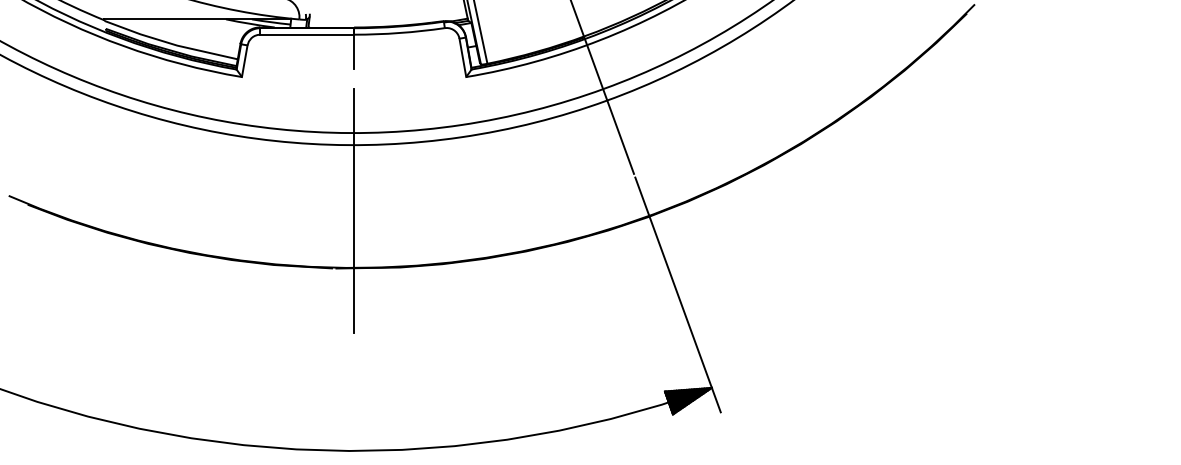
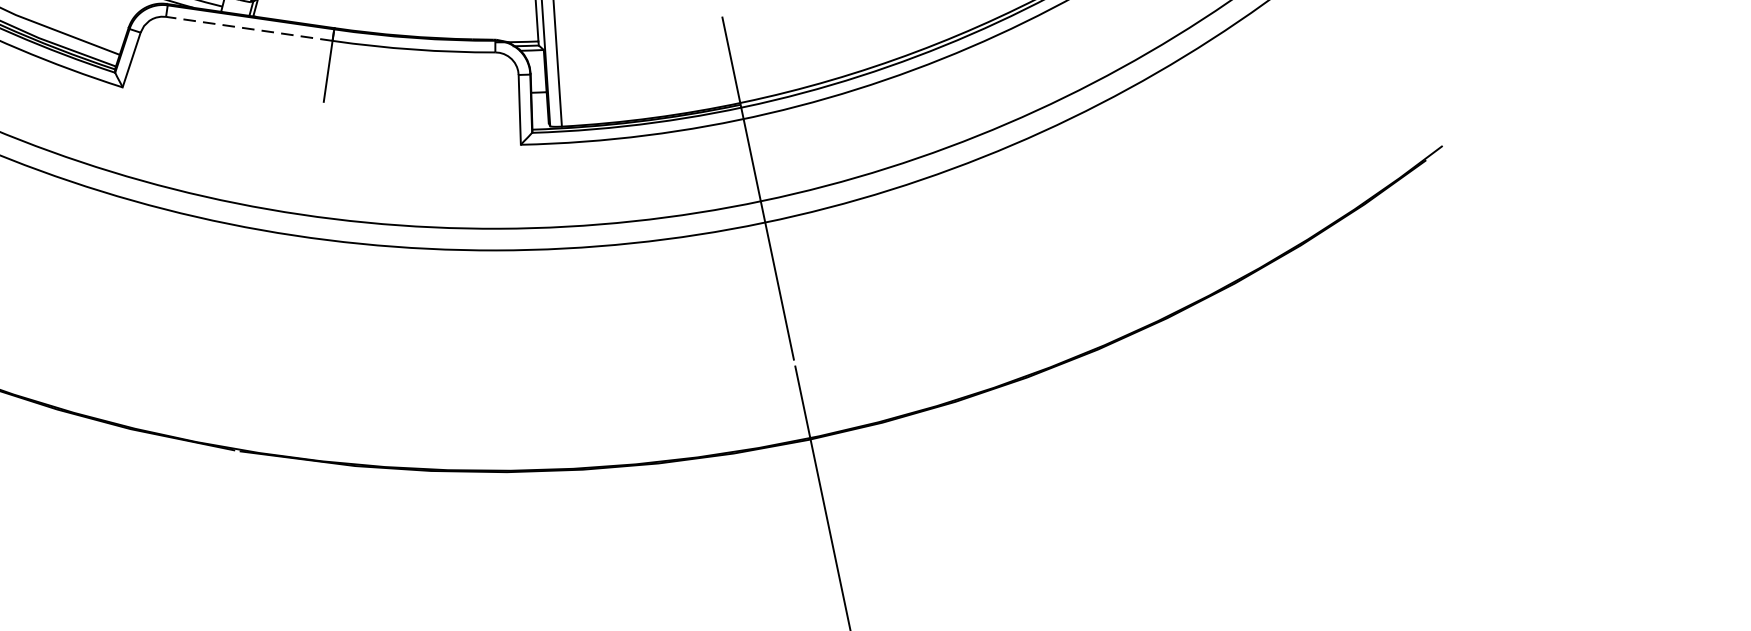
line: (307, 34) -> (249, 28), solid -> dashed
line: (354, 210) -> (288, 353), removed

